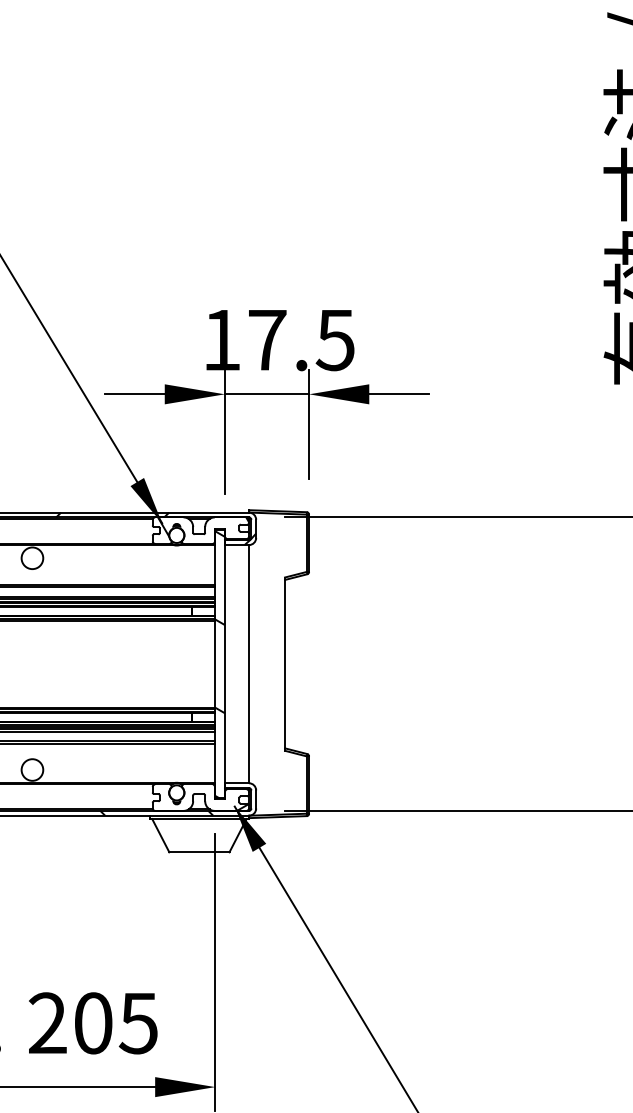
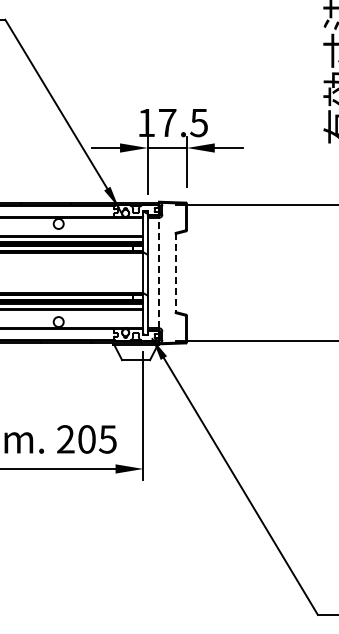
line: (249, 663) -> (159, 272), solid -> dashed
line: (284, 665) -> (175, 273), solid -> dashed

